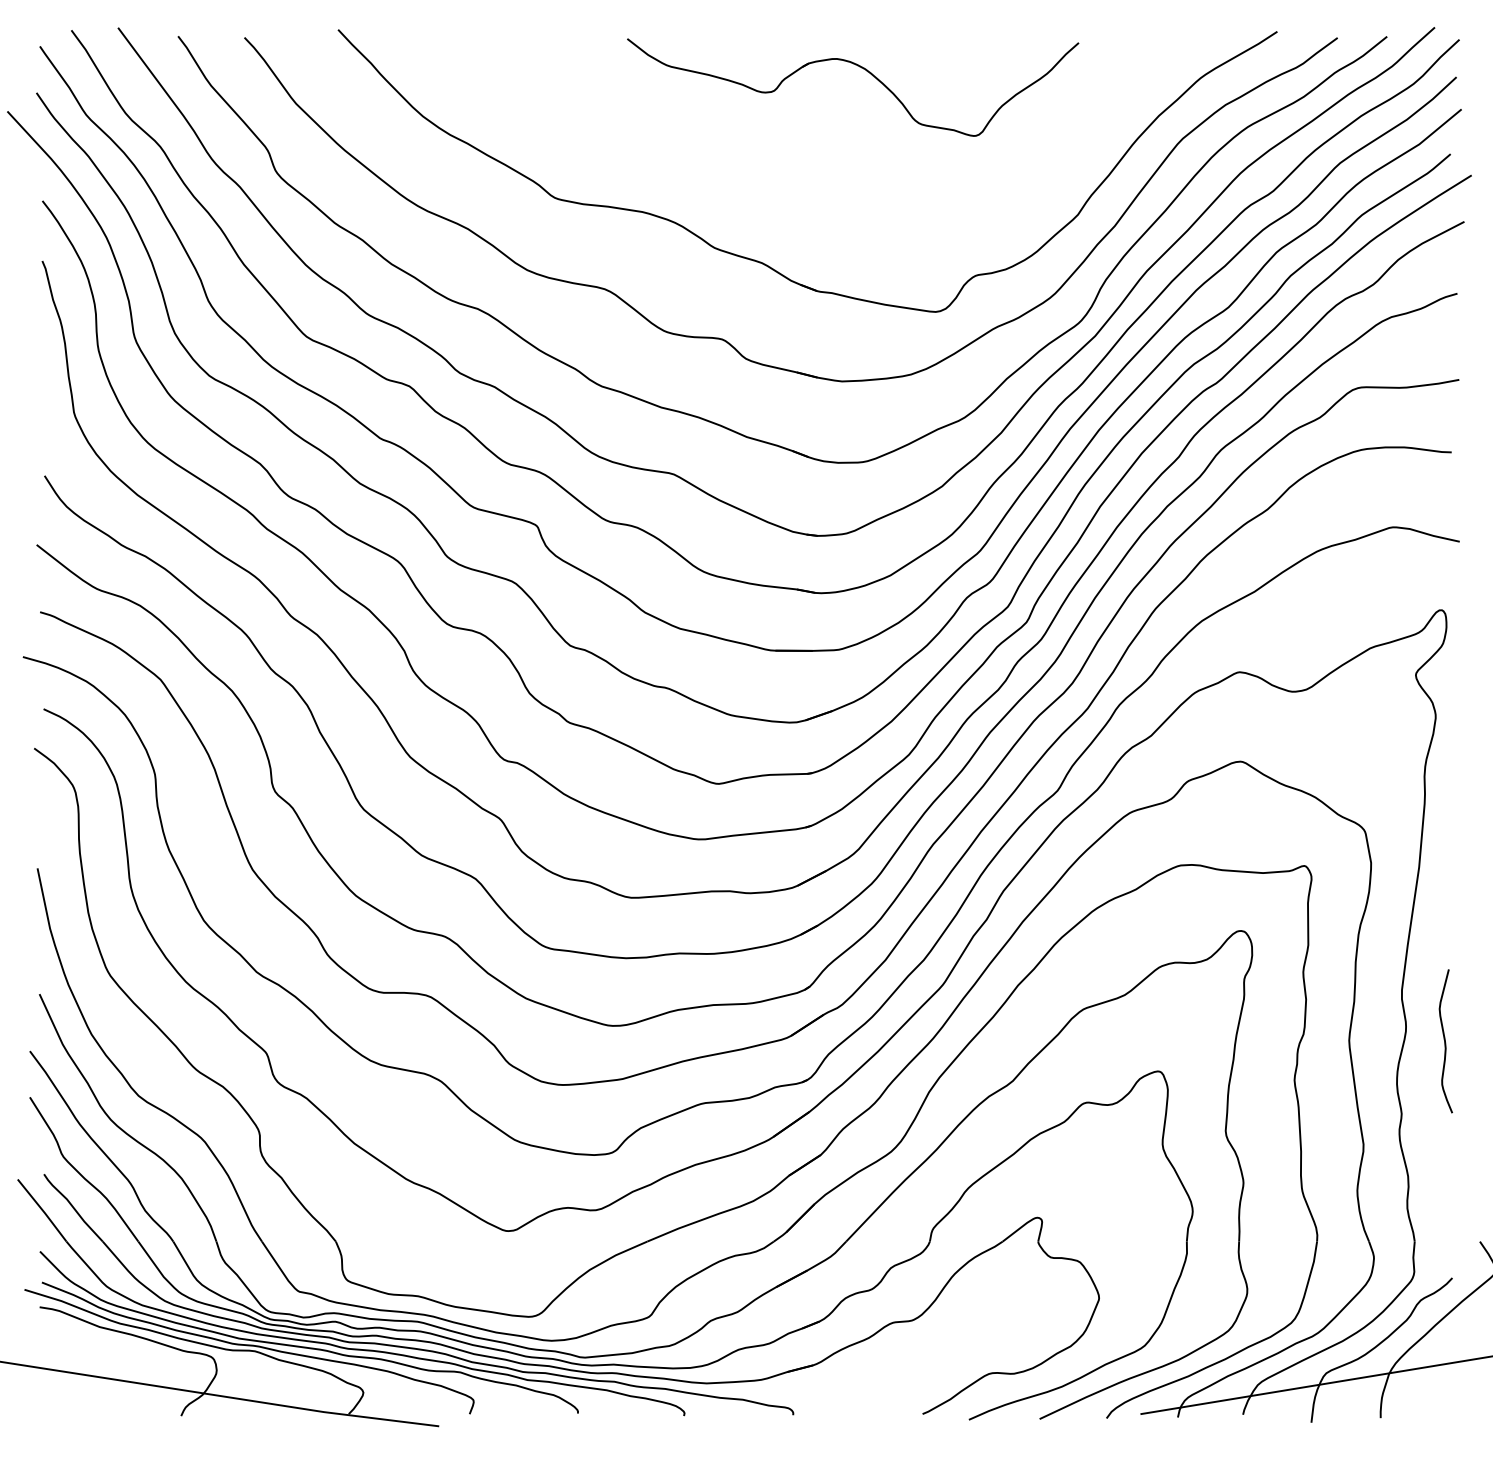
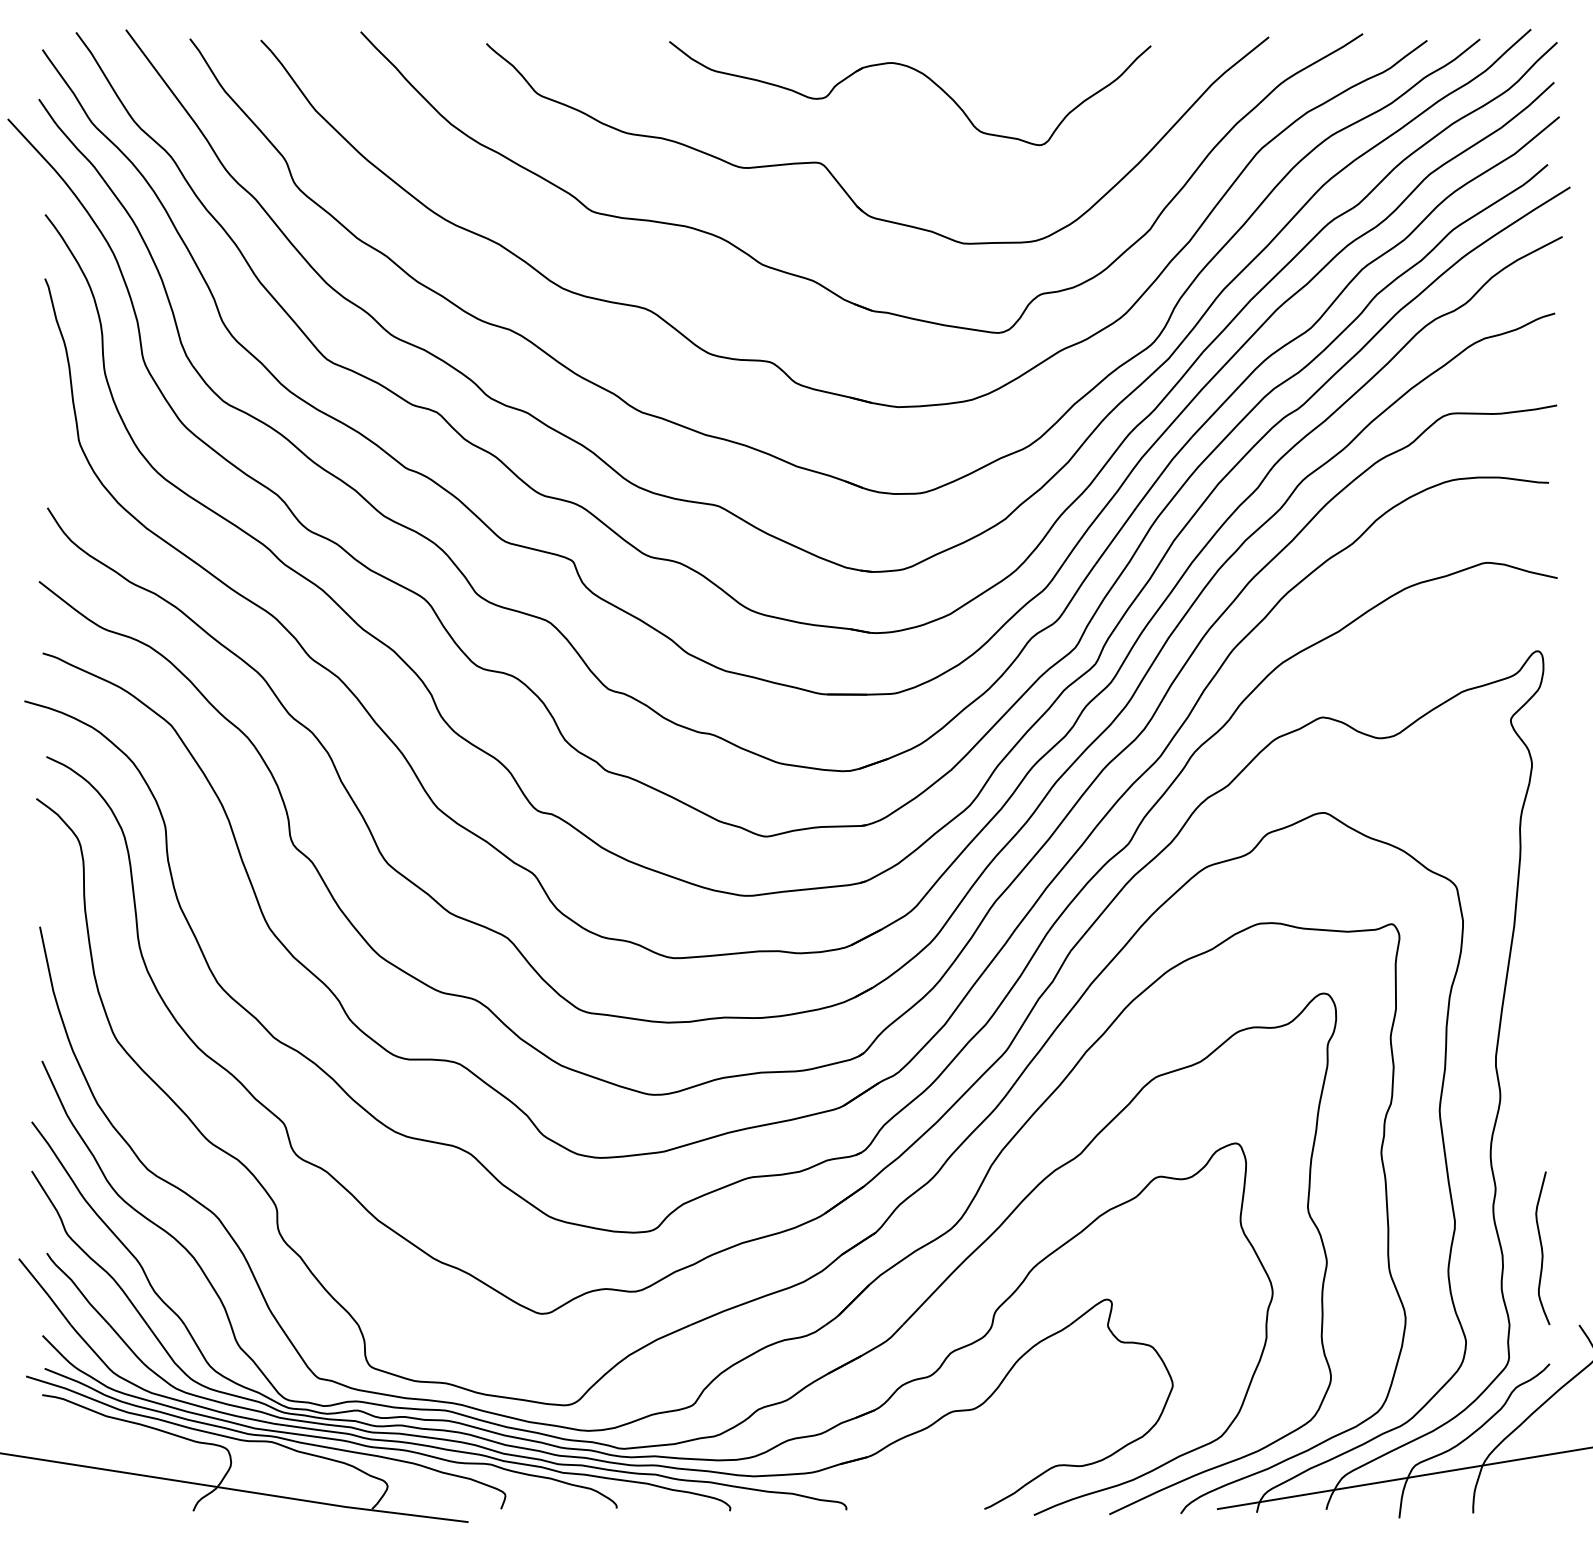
part: (783, 166) -> (835, 177), added
curve: (1445, 1041) -> (1542, 1248), moved

